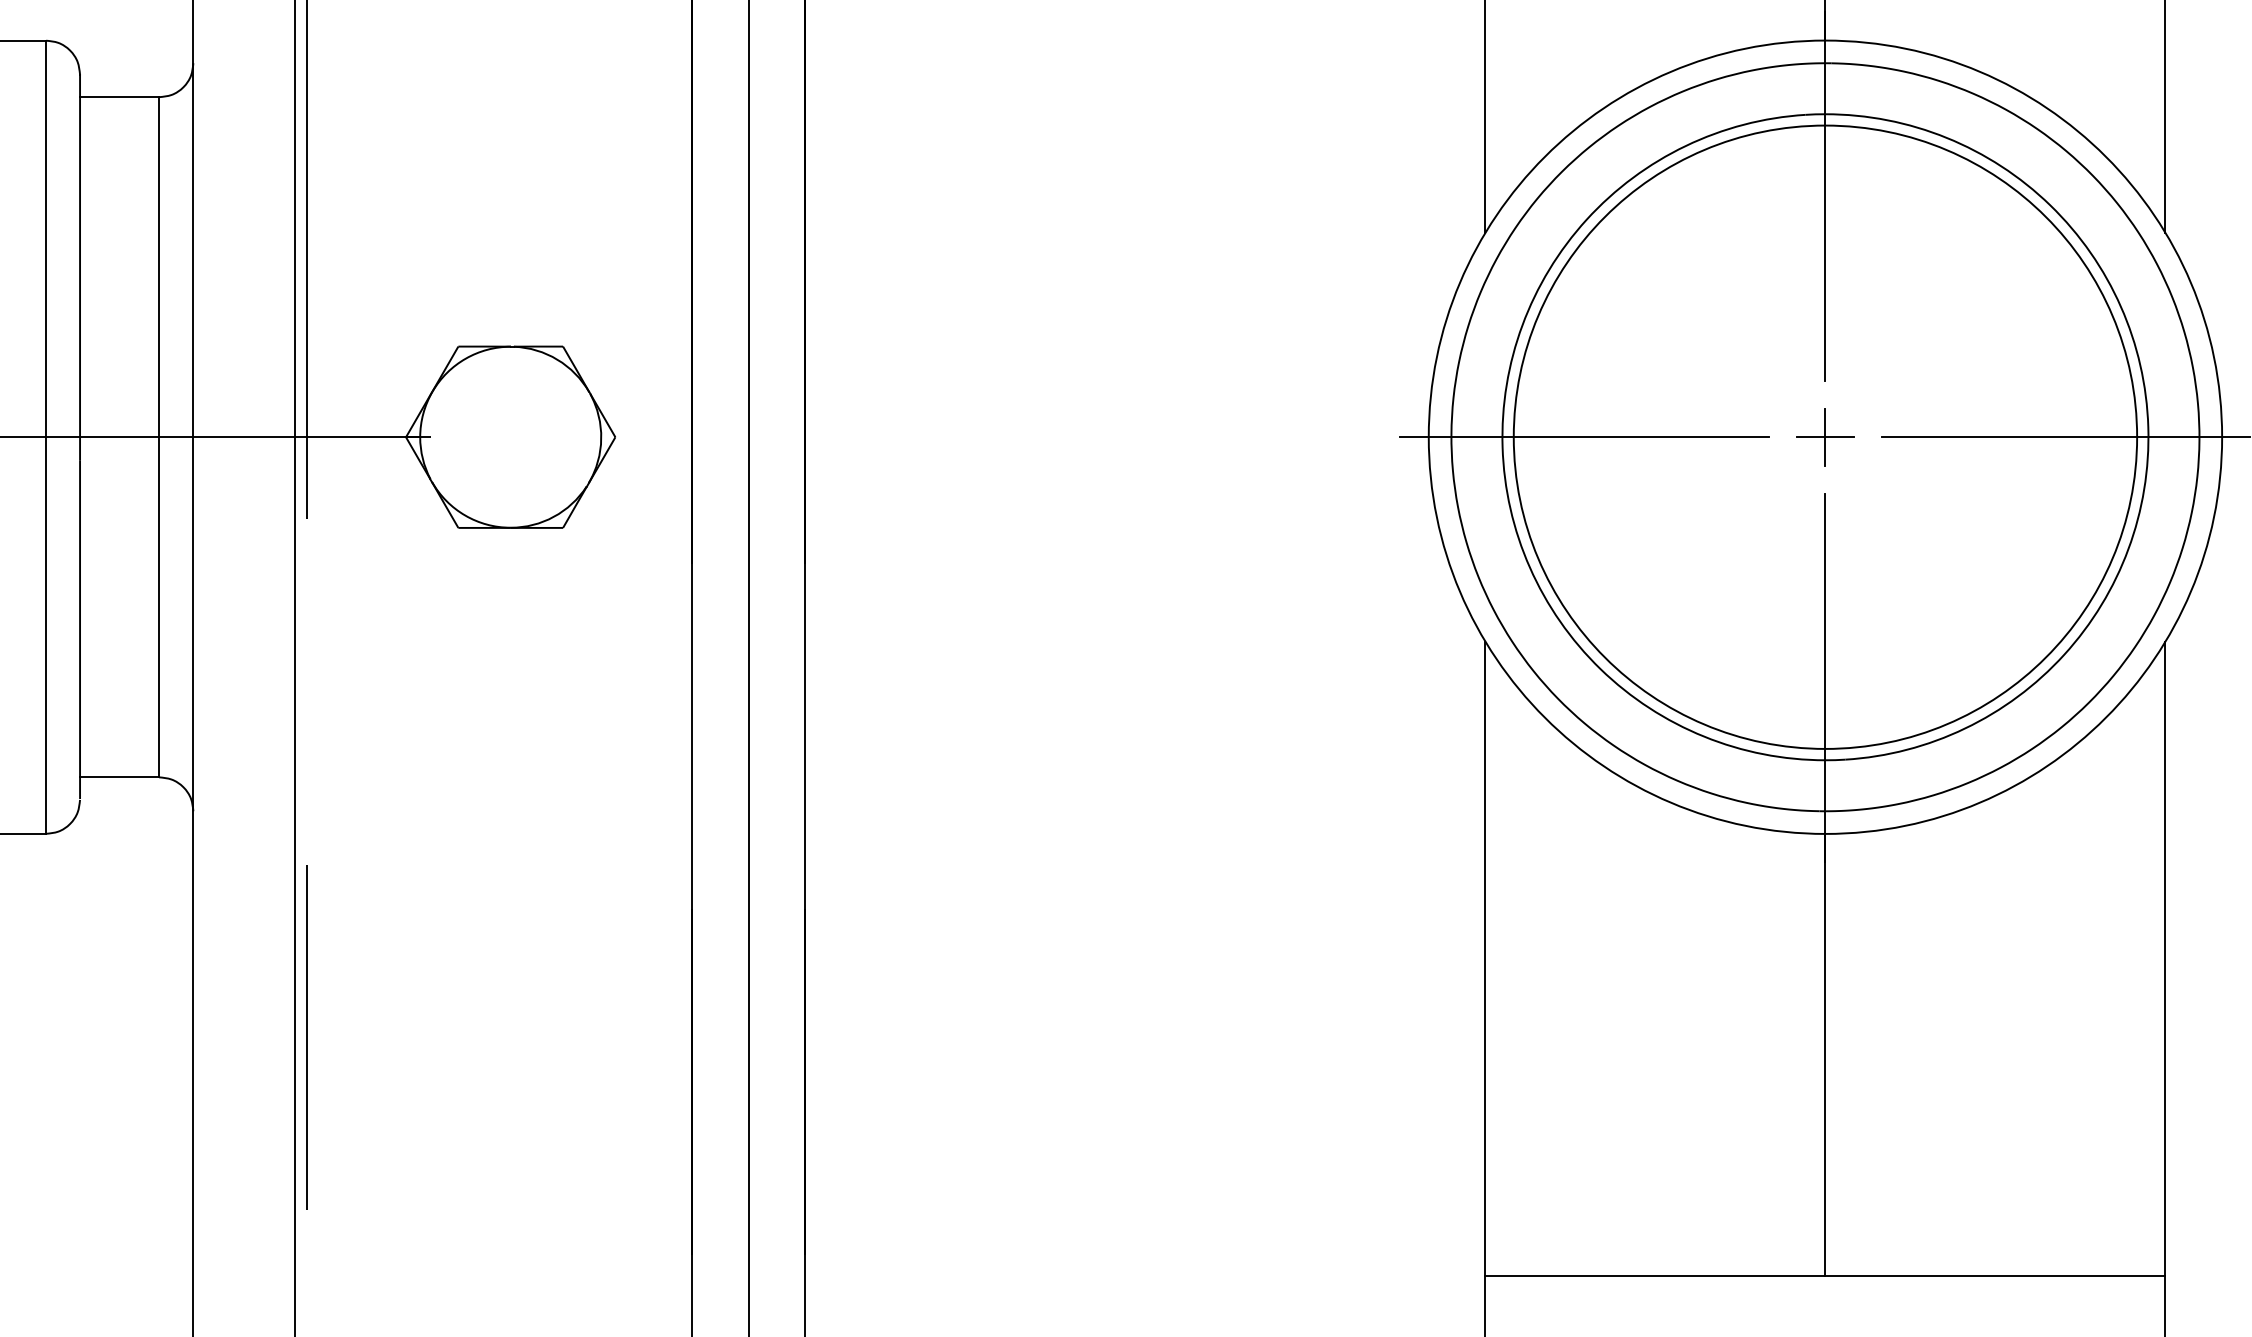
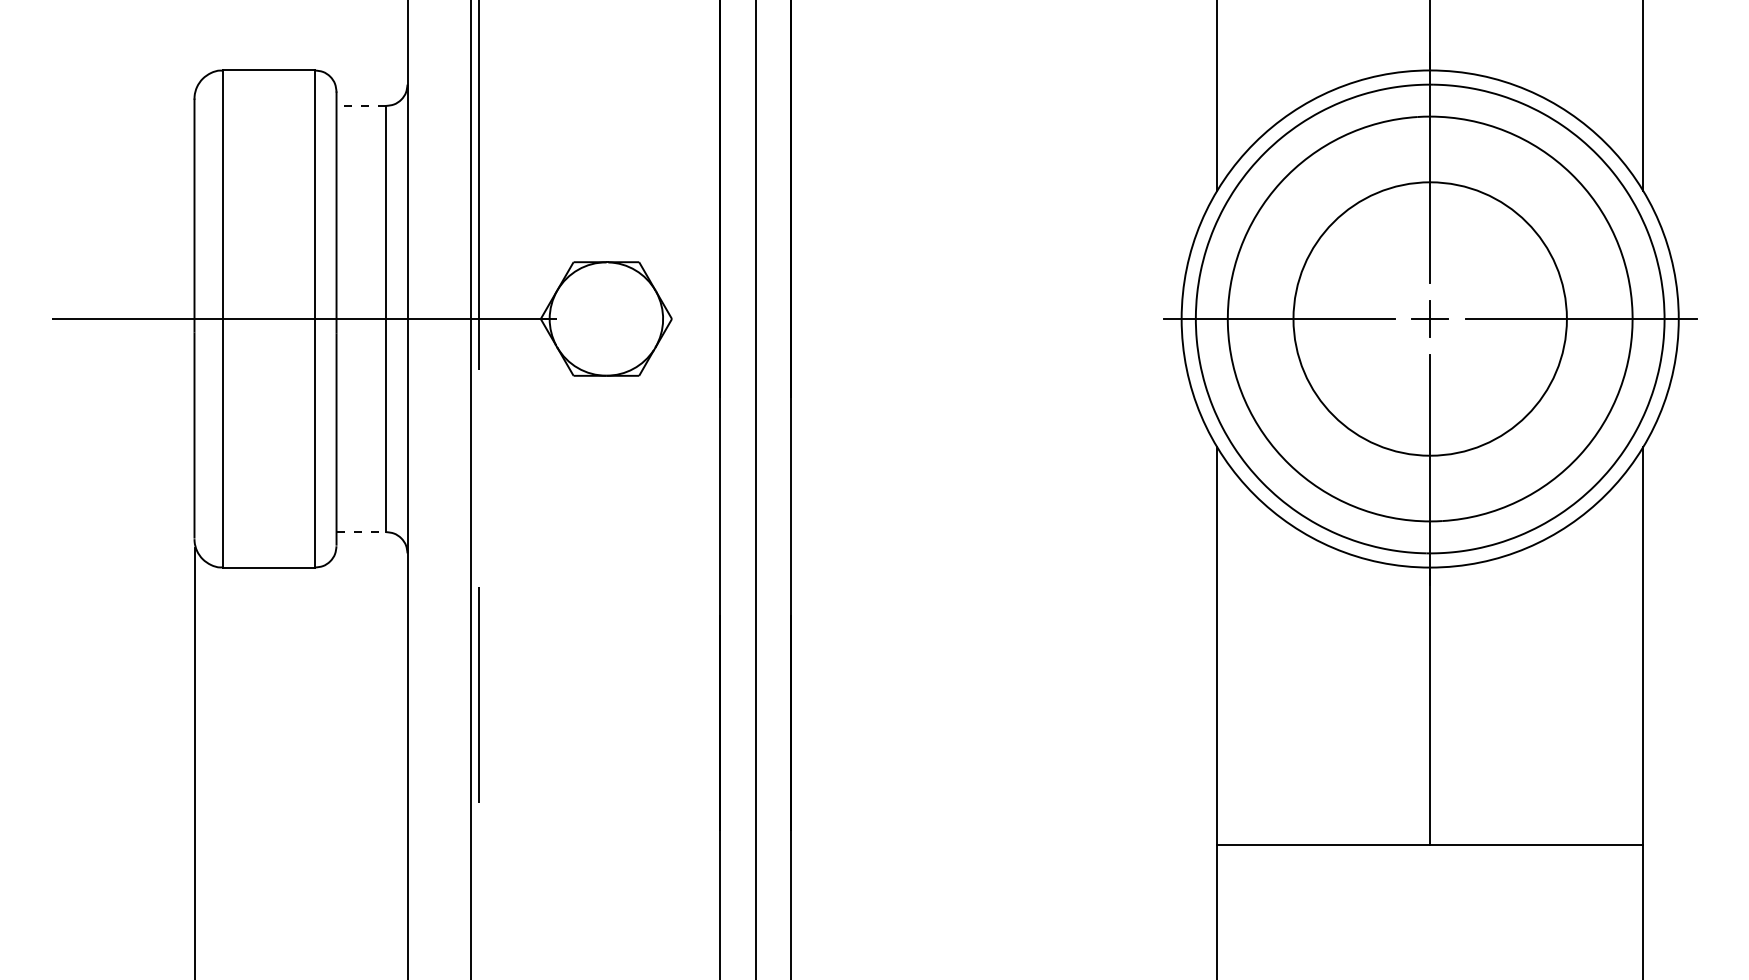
line: (119, 96) -> (361, 105), solid -> dashed
circle: (1824, 436) -> (1429, 318), size x0.7
line: (119, 777) -> (361, 532), solid -> dashed

